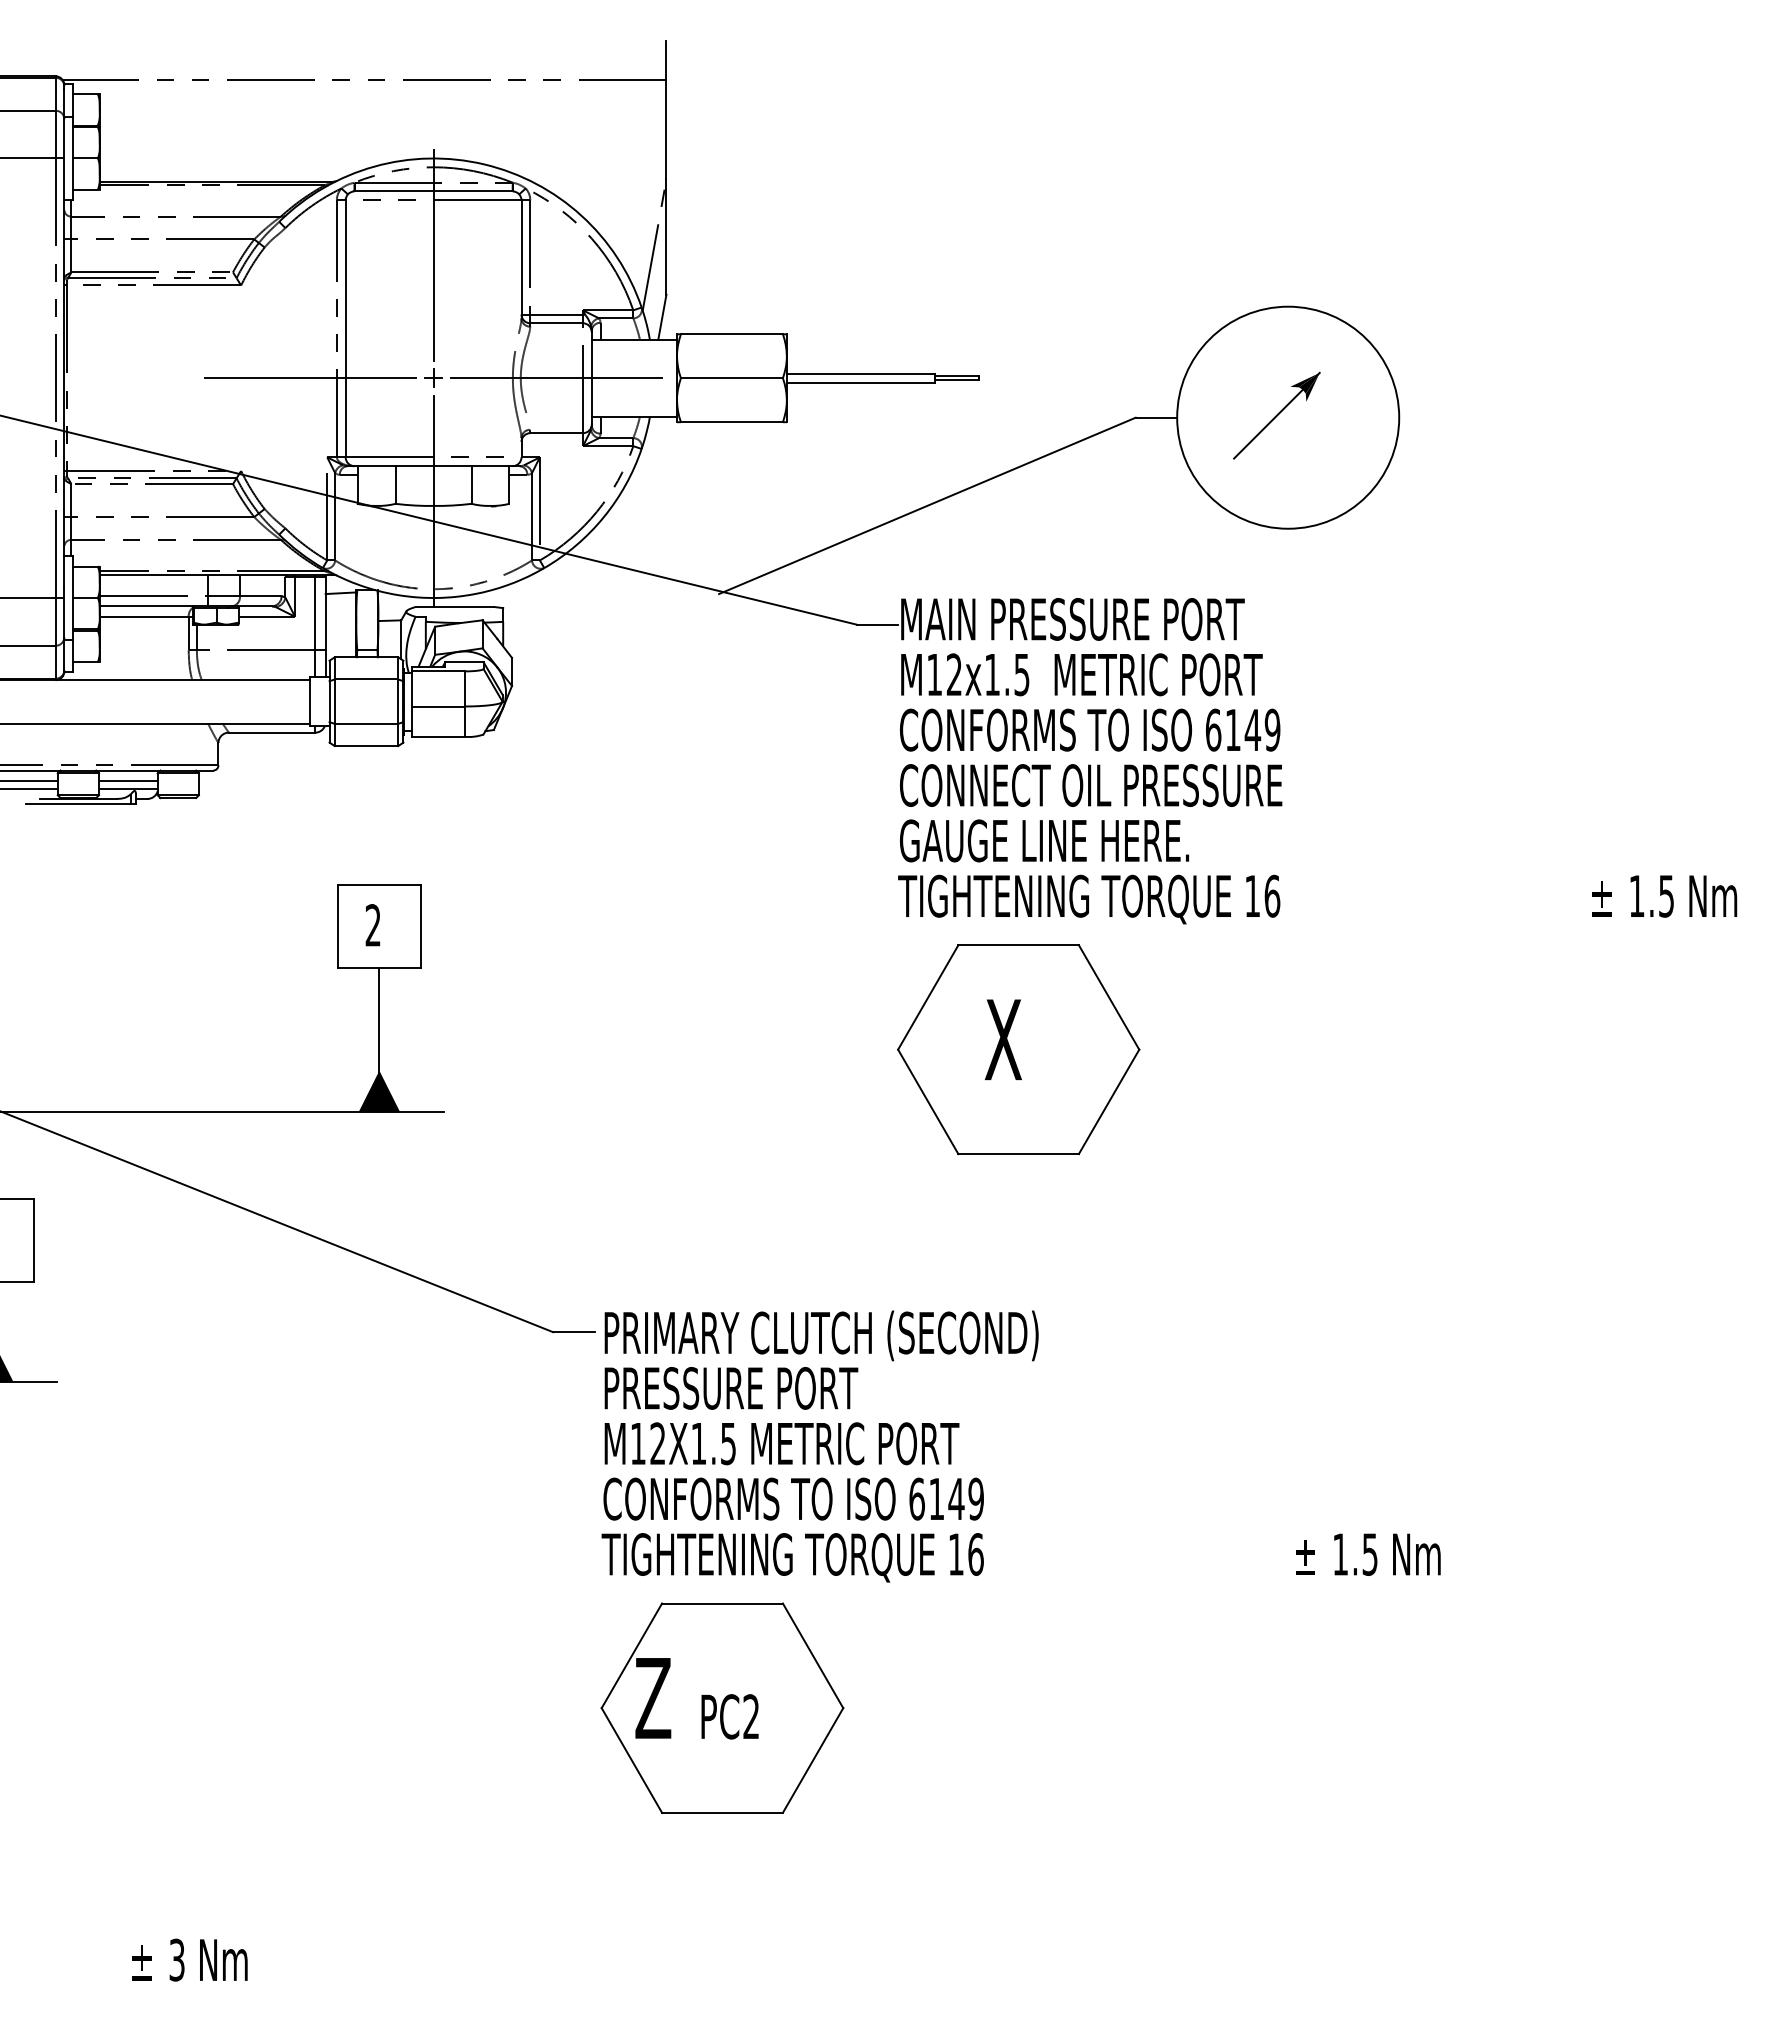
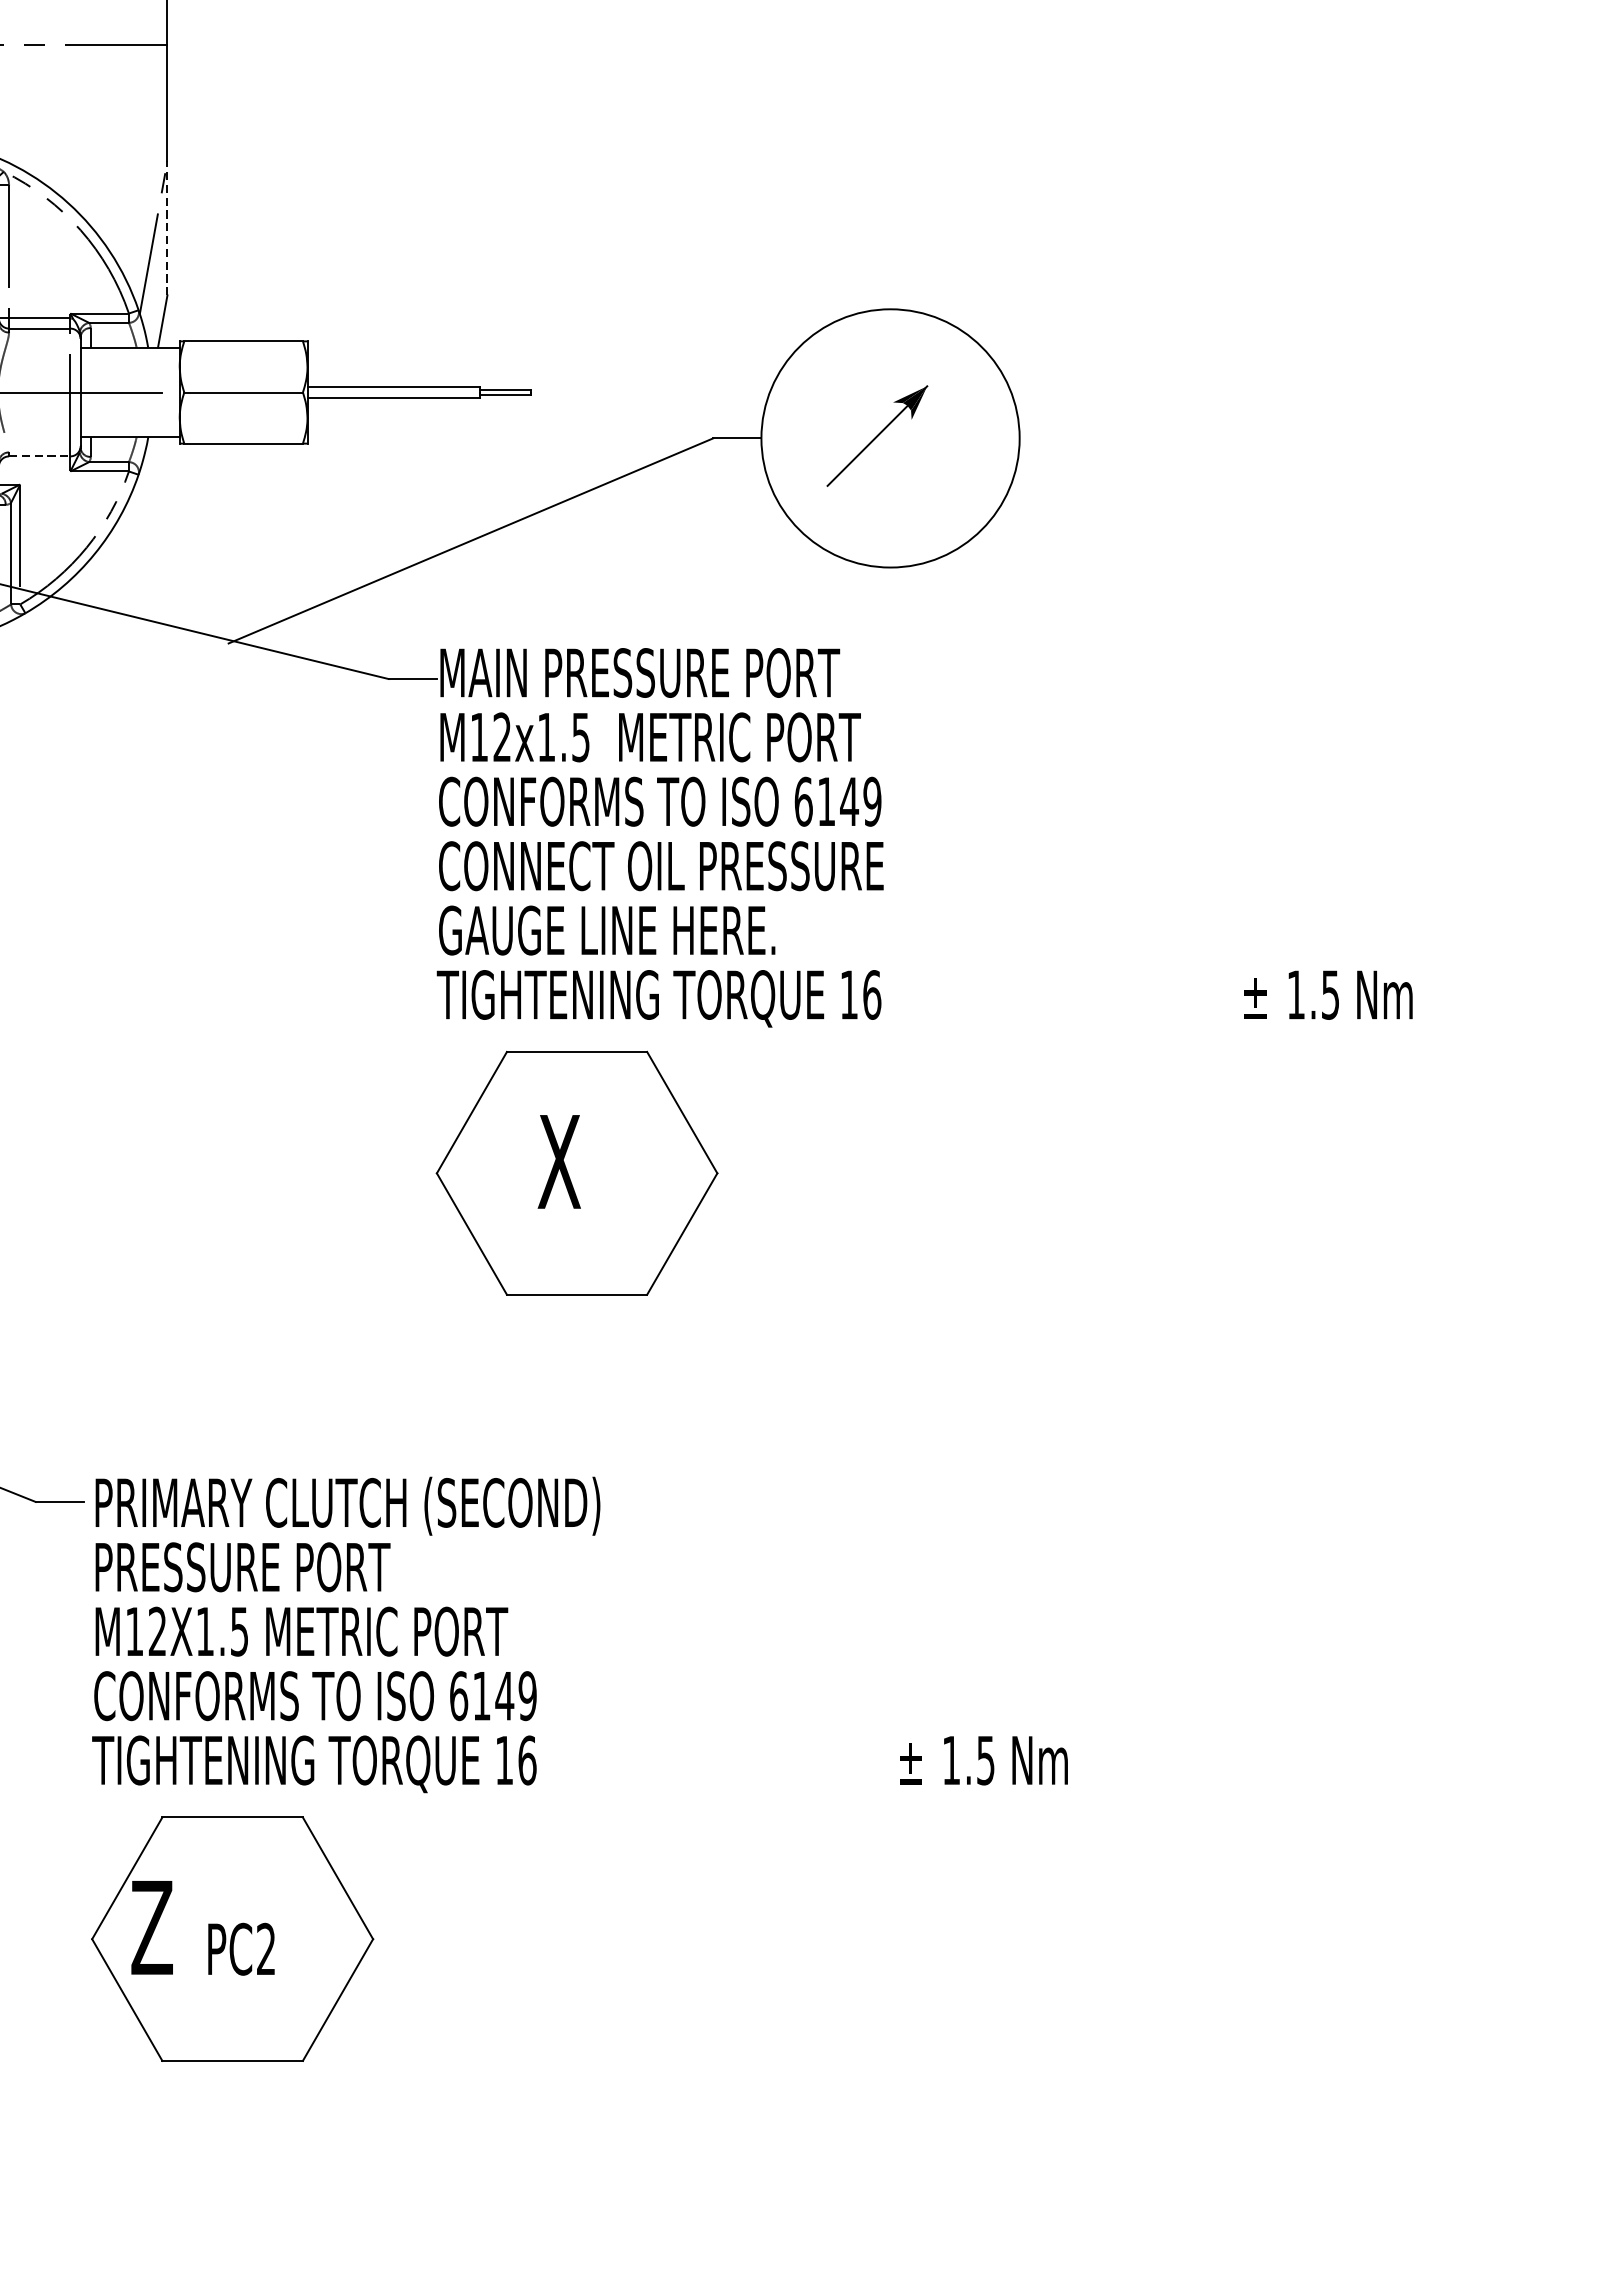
line: (666, 237) -> (167, 228), solid -> dashed
line: (557, 433) -> (40, 456), solid -> dashed

